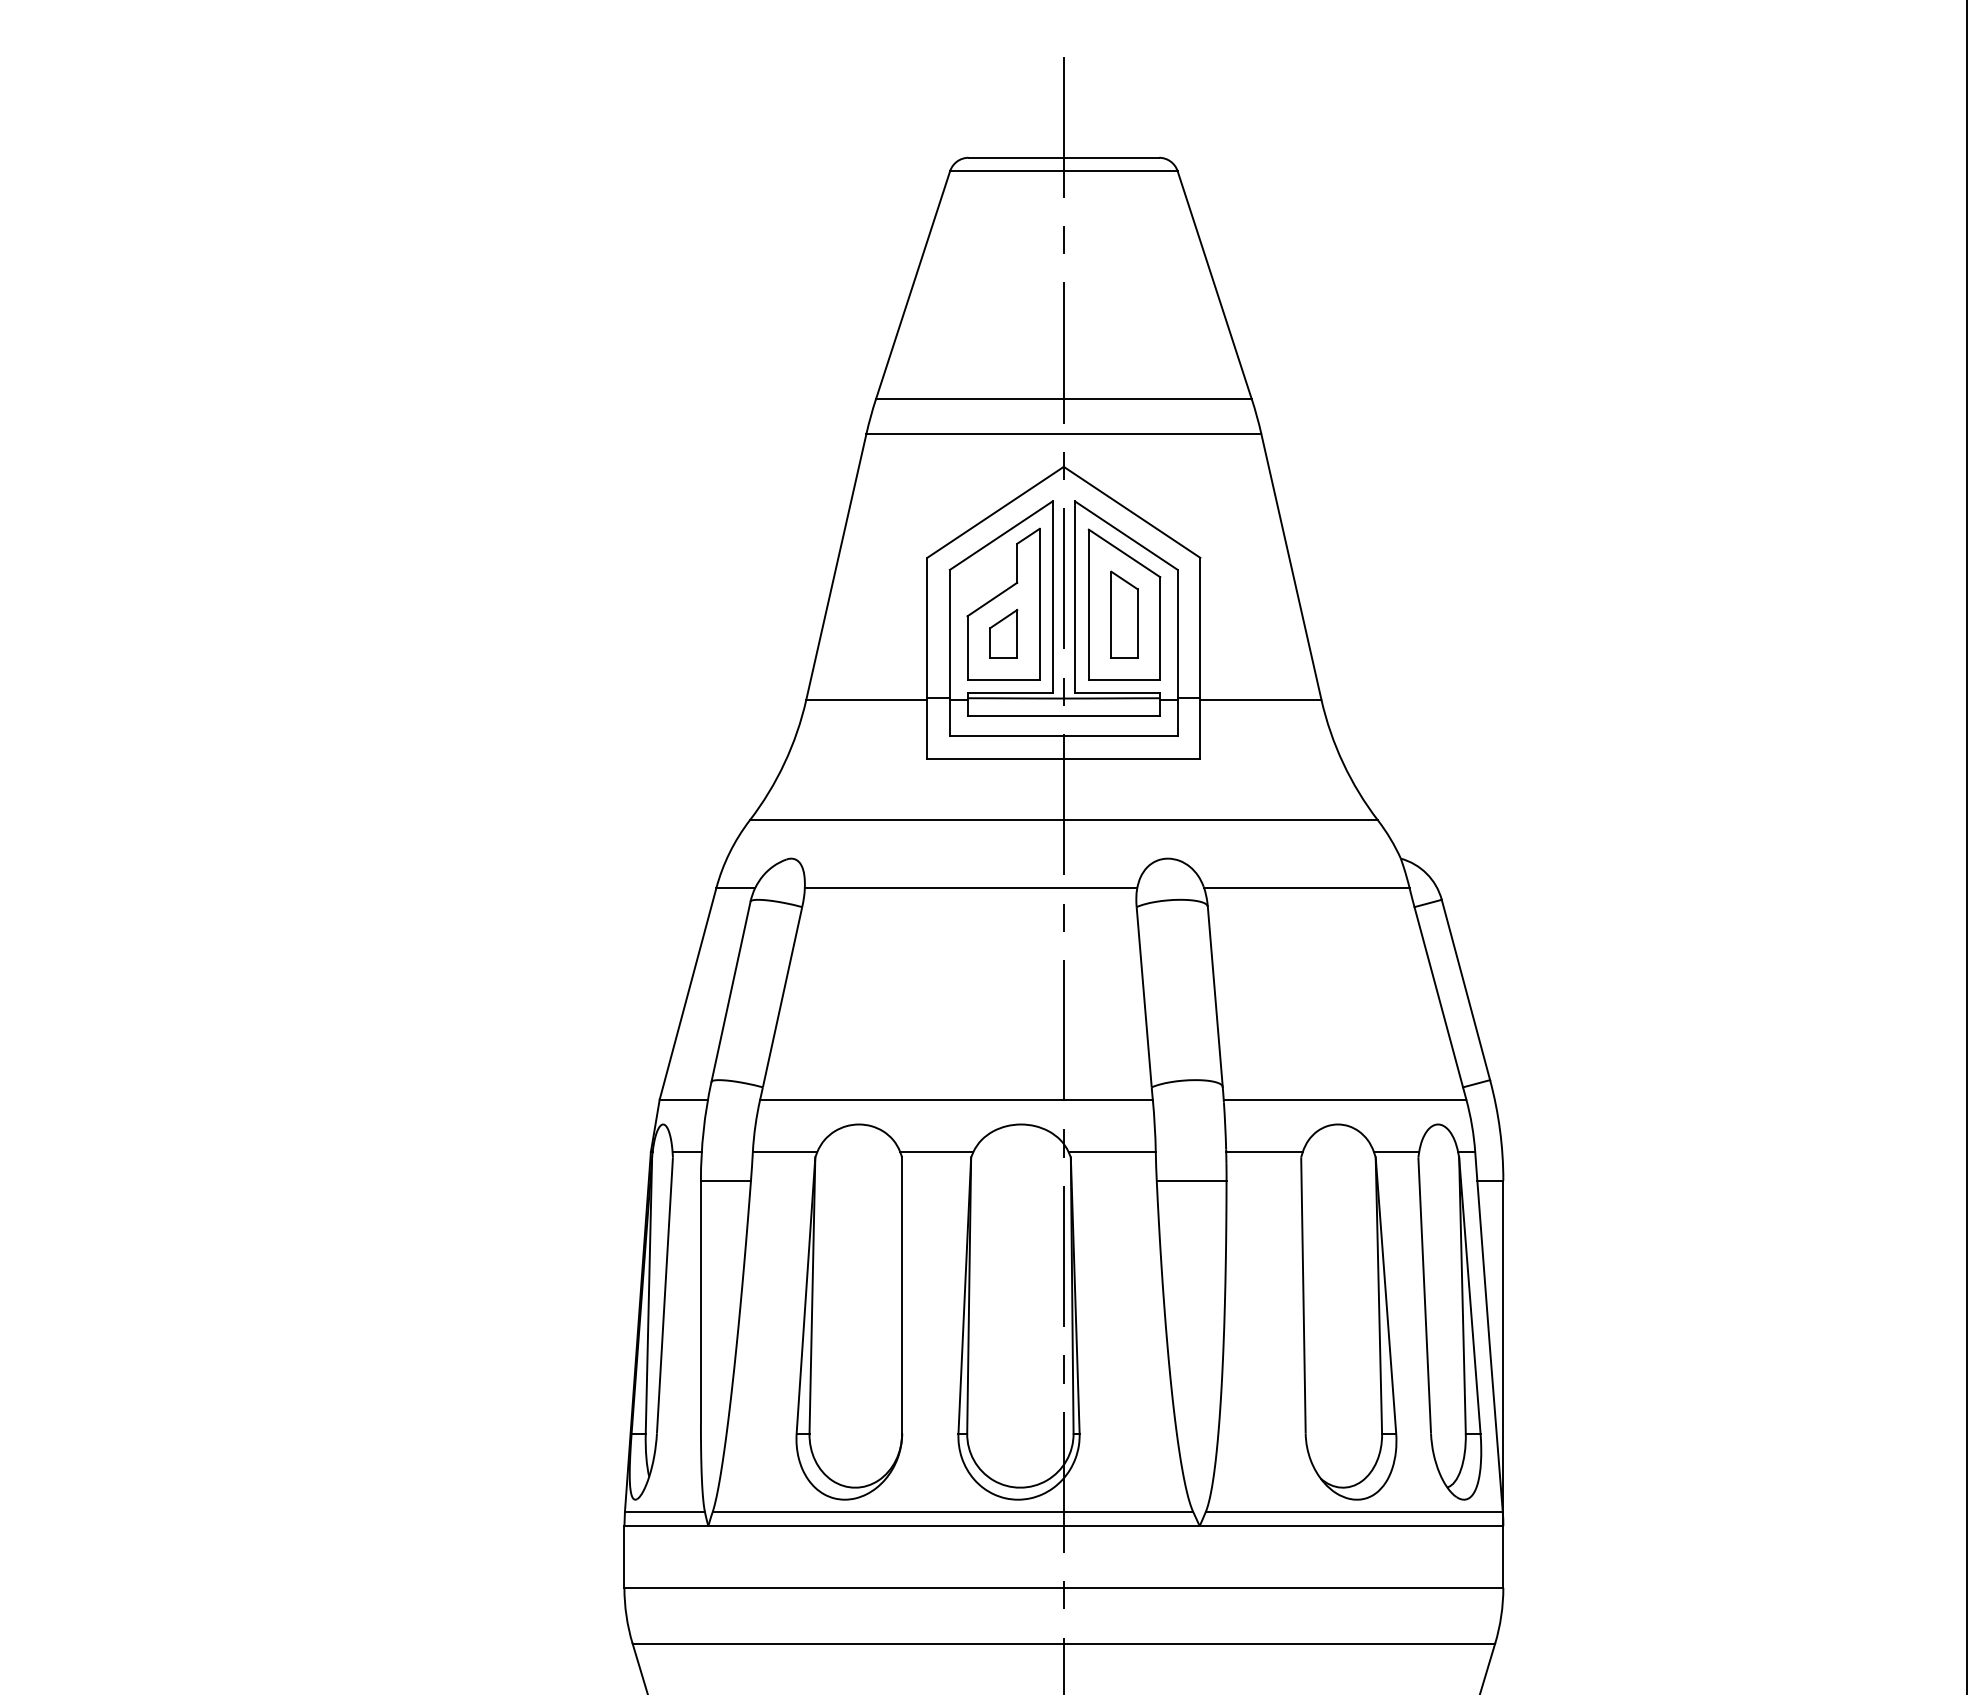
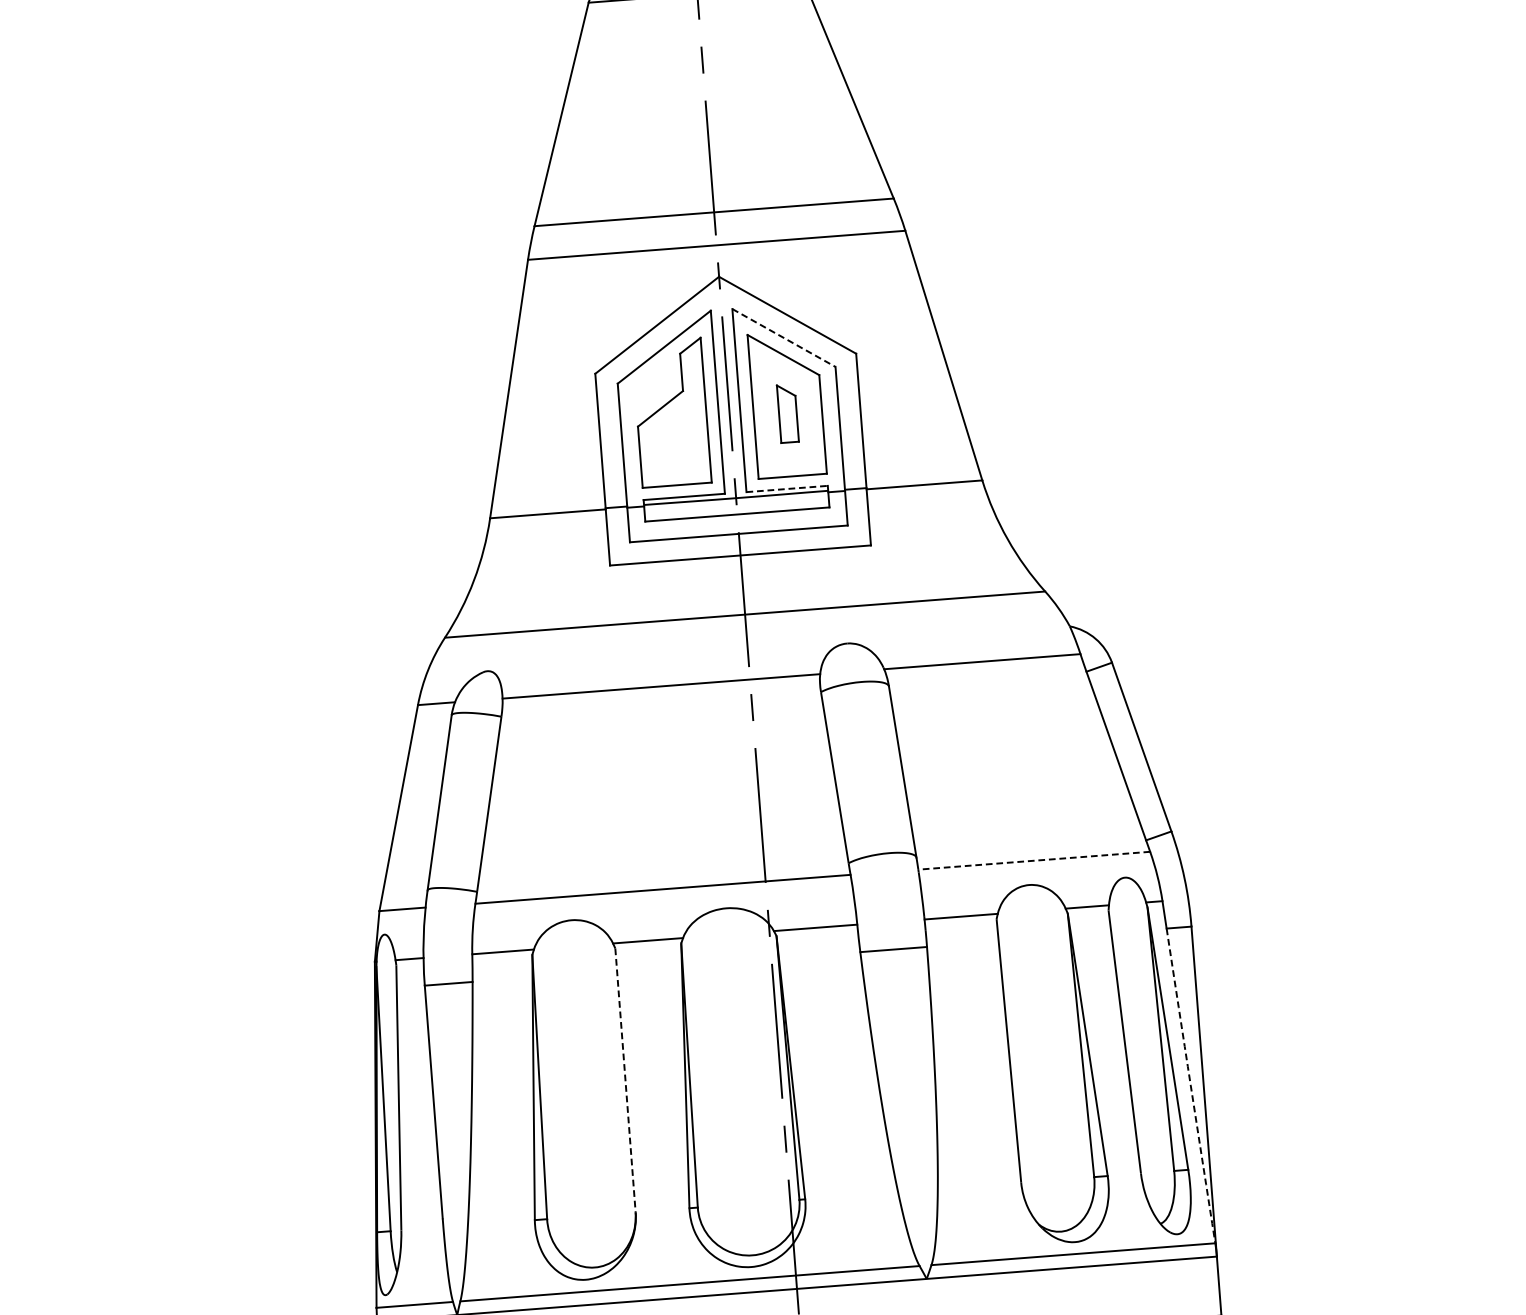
line: (1126, 535) -> (783, 337), solid -> dashed
part: (1124, 614) -> (787, 413), size x0.7
part: (1003, 633) -> (673, 440), removed
line: (1117, 693) -> (786, 489), solid -> dashed
line: (1344, 1099) -> (1033, 860), solid -> dashed
line: (902, 1295) -> (625, 1080), solid -> dashed
arc: (1489, 1346) -> (1190, 1086), solid -> dashed

